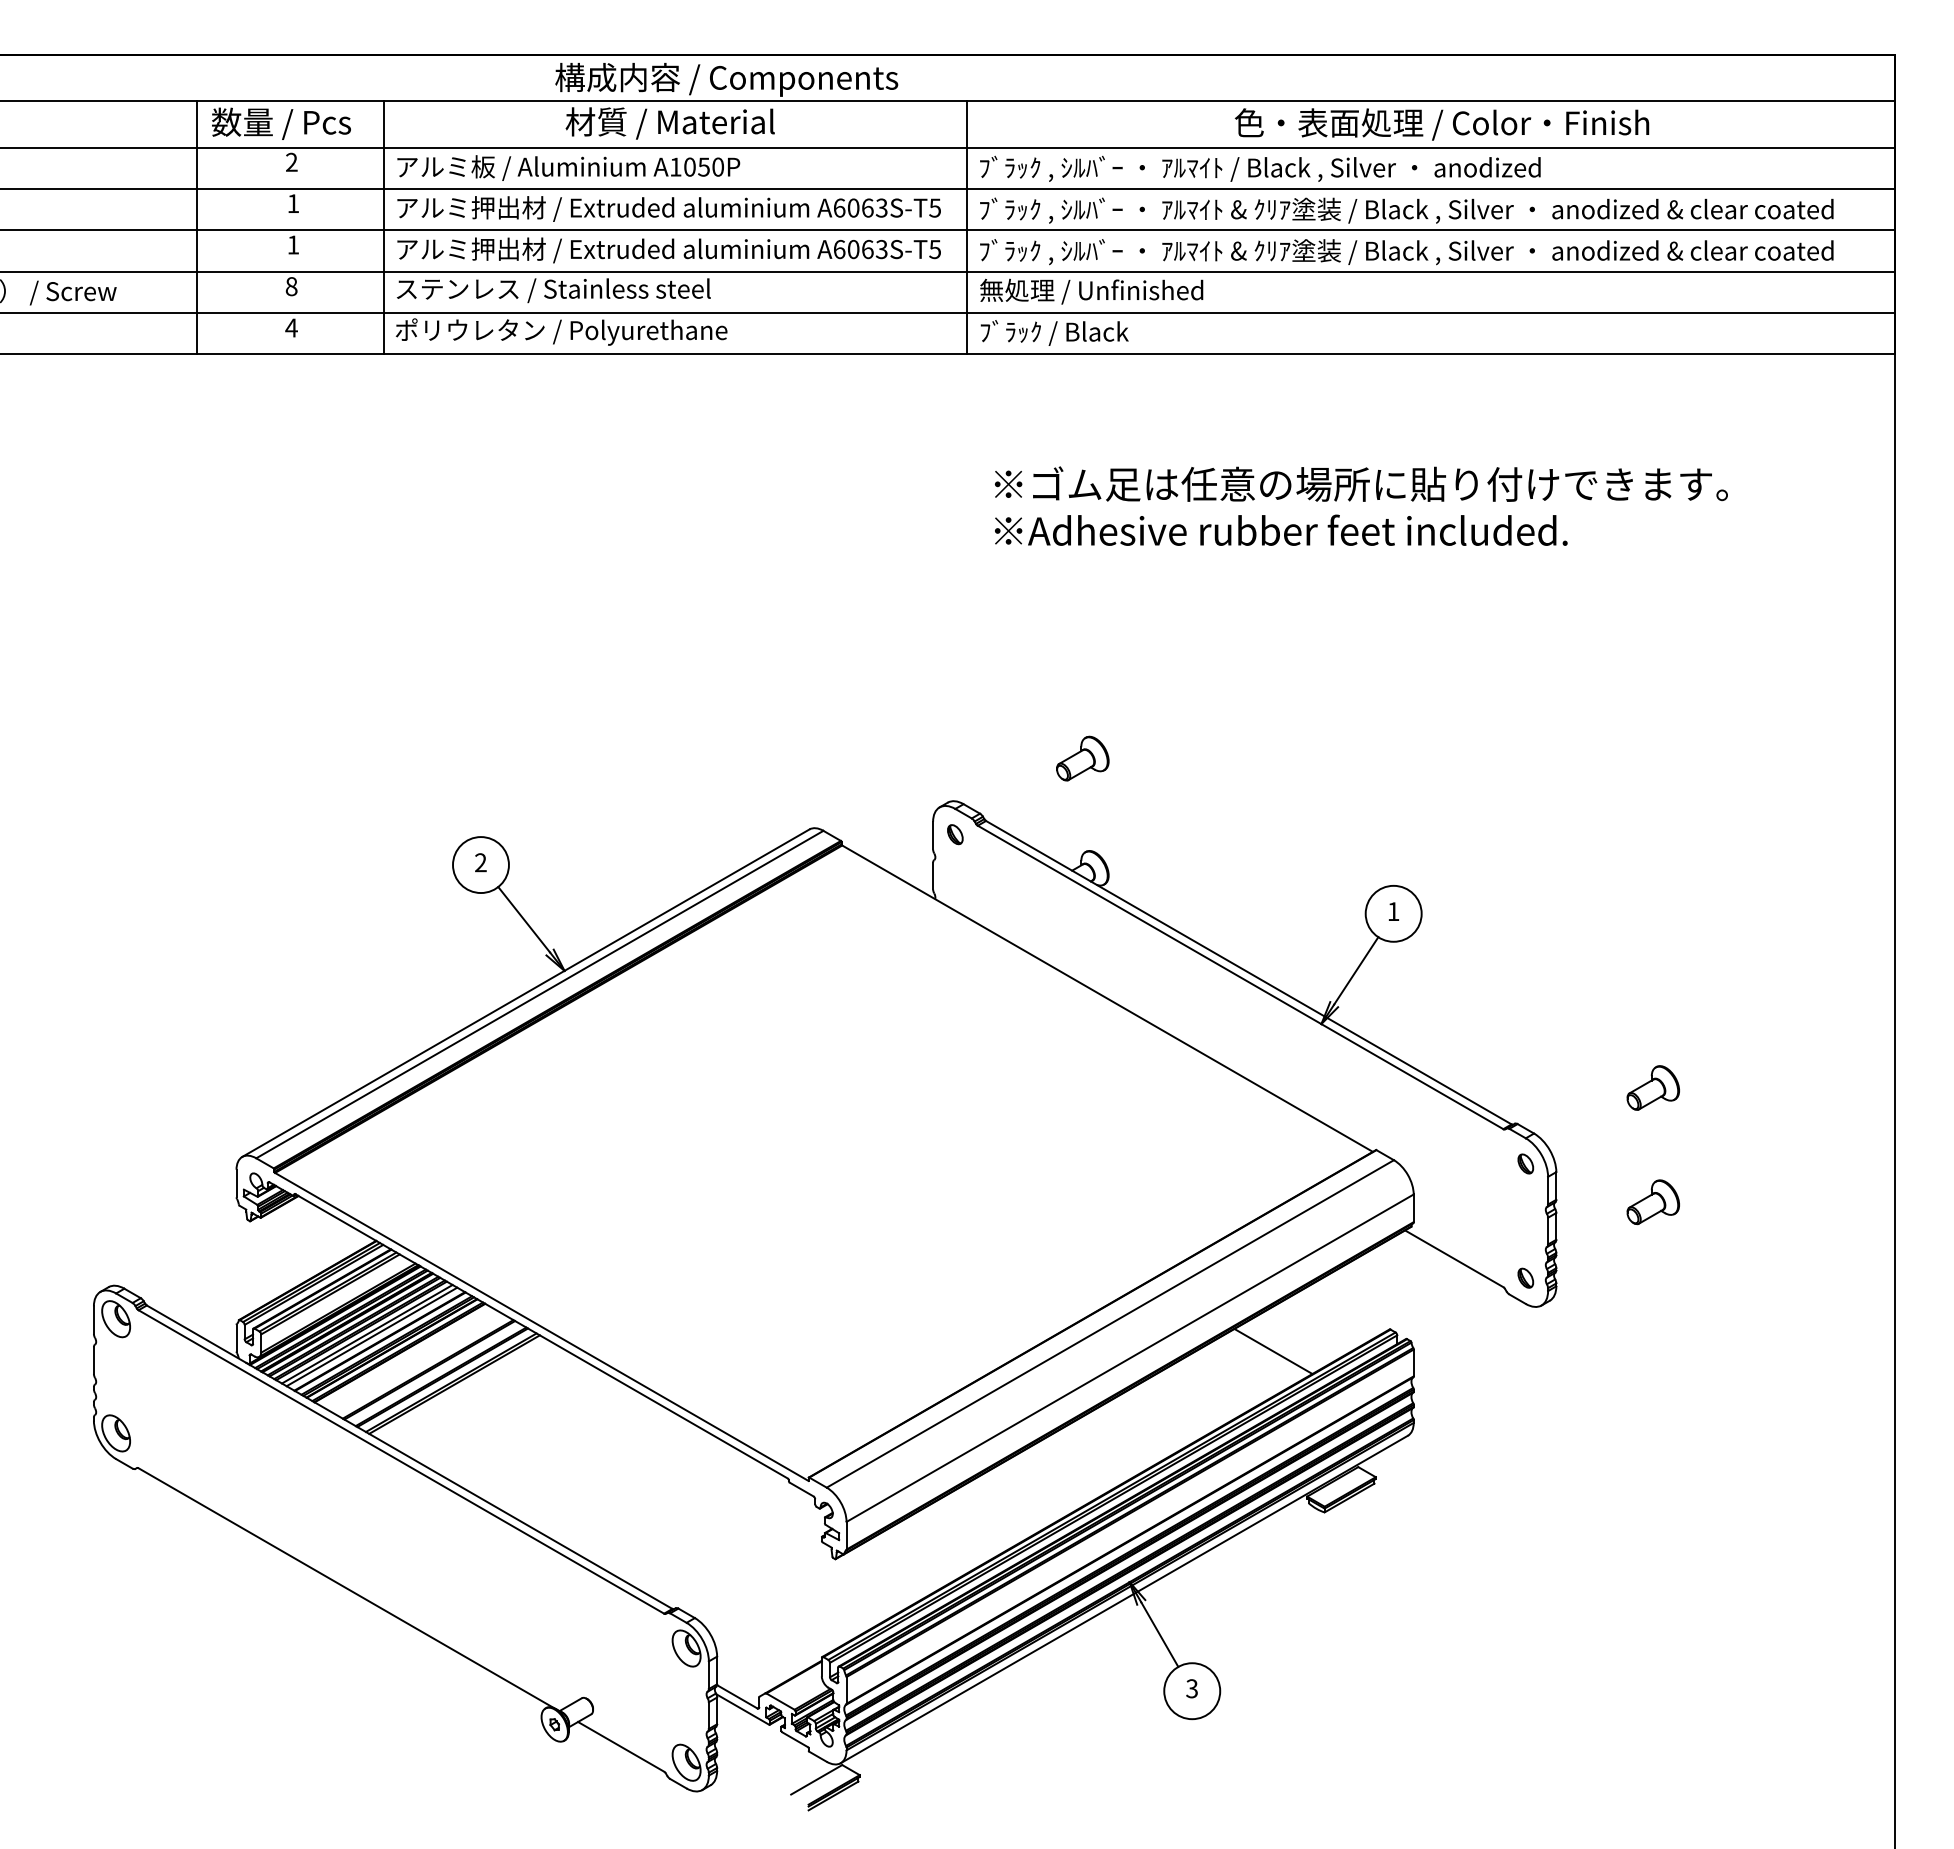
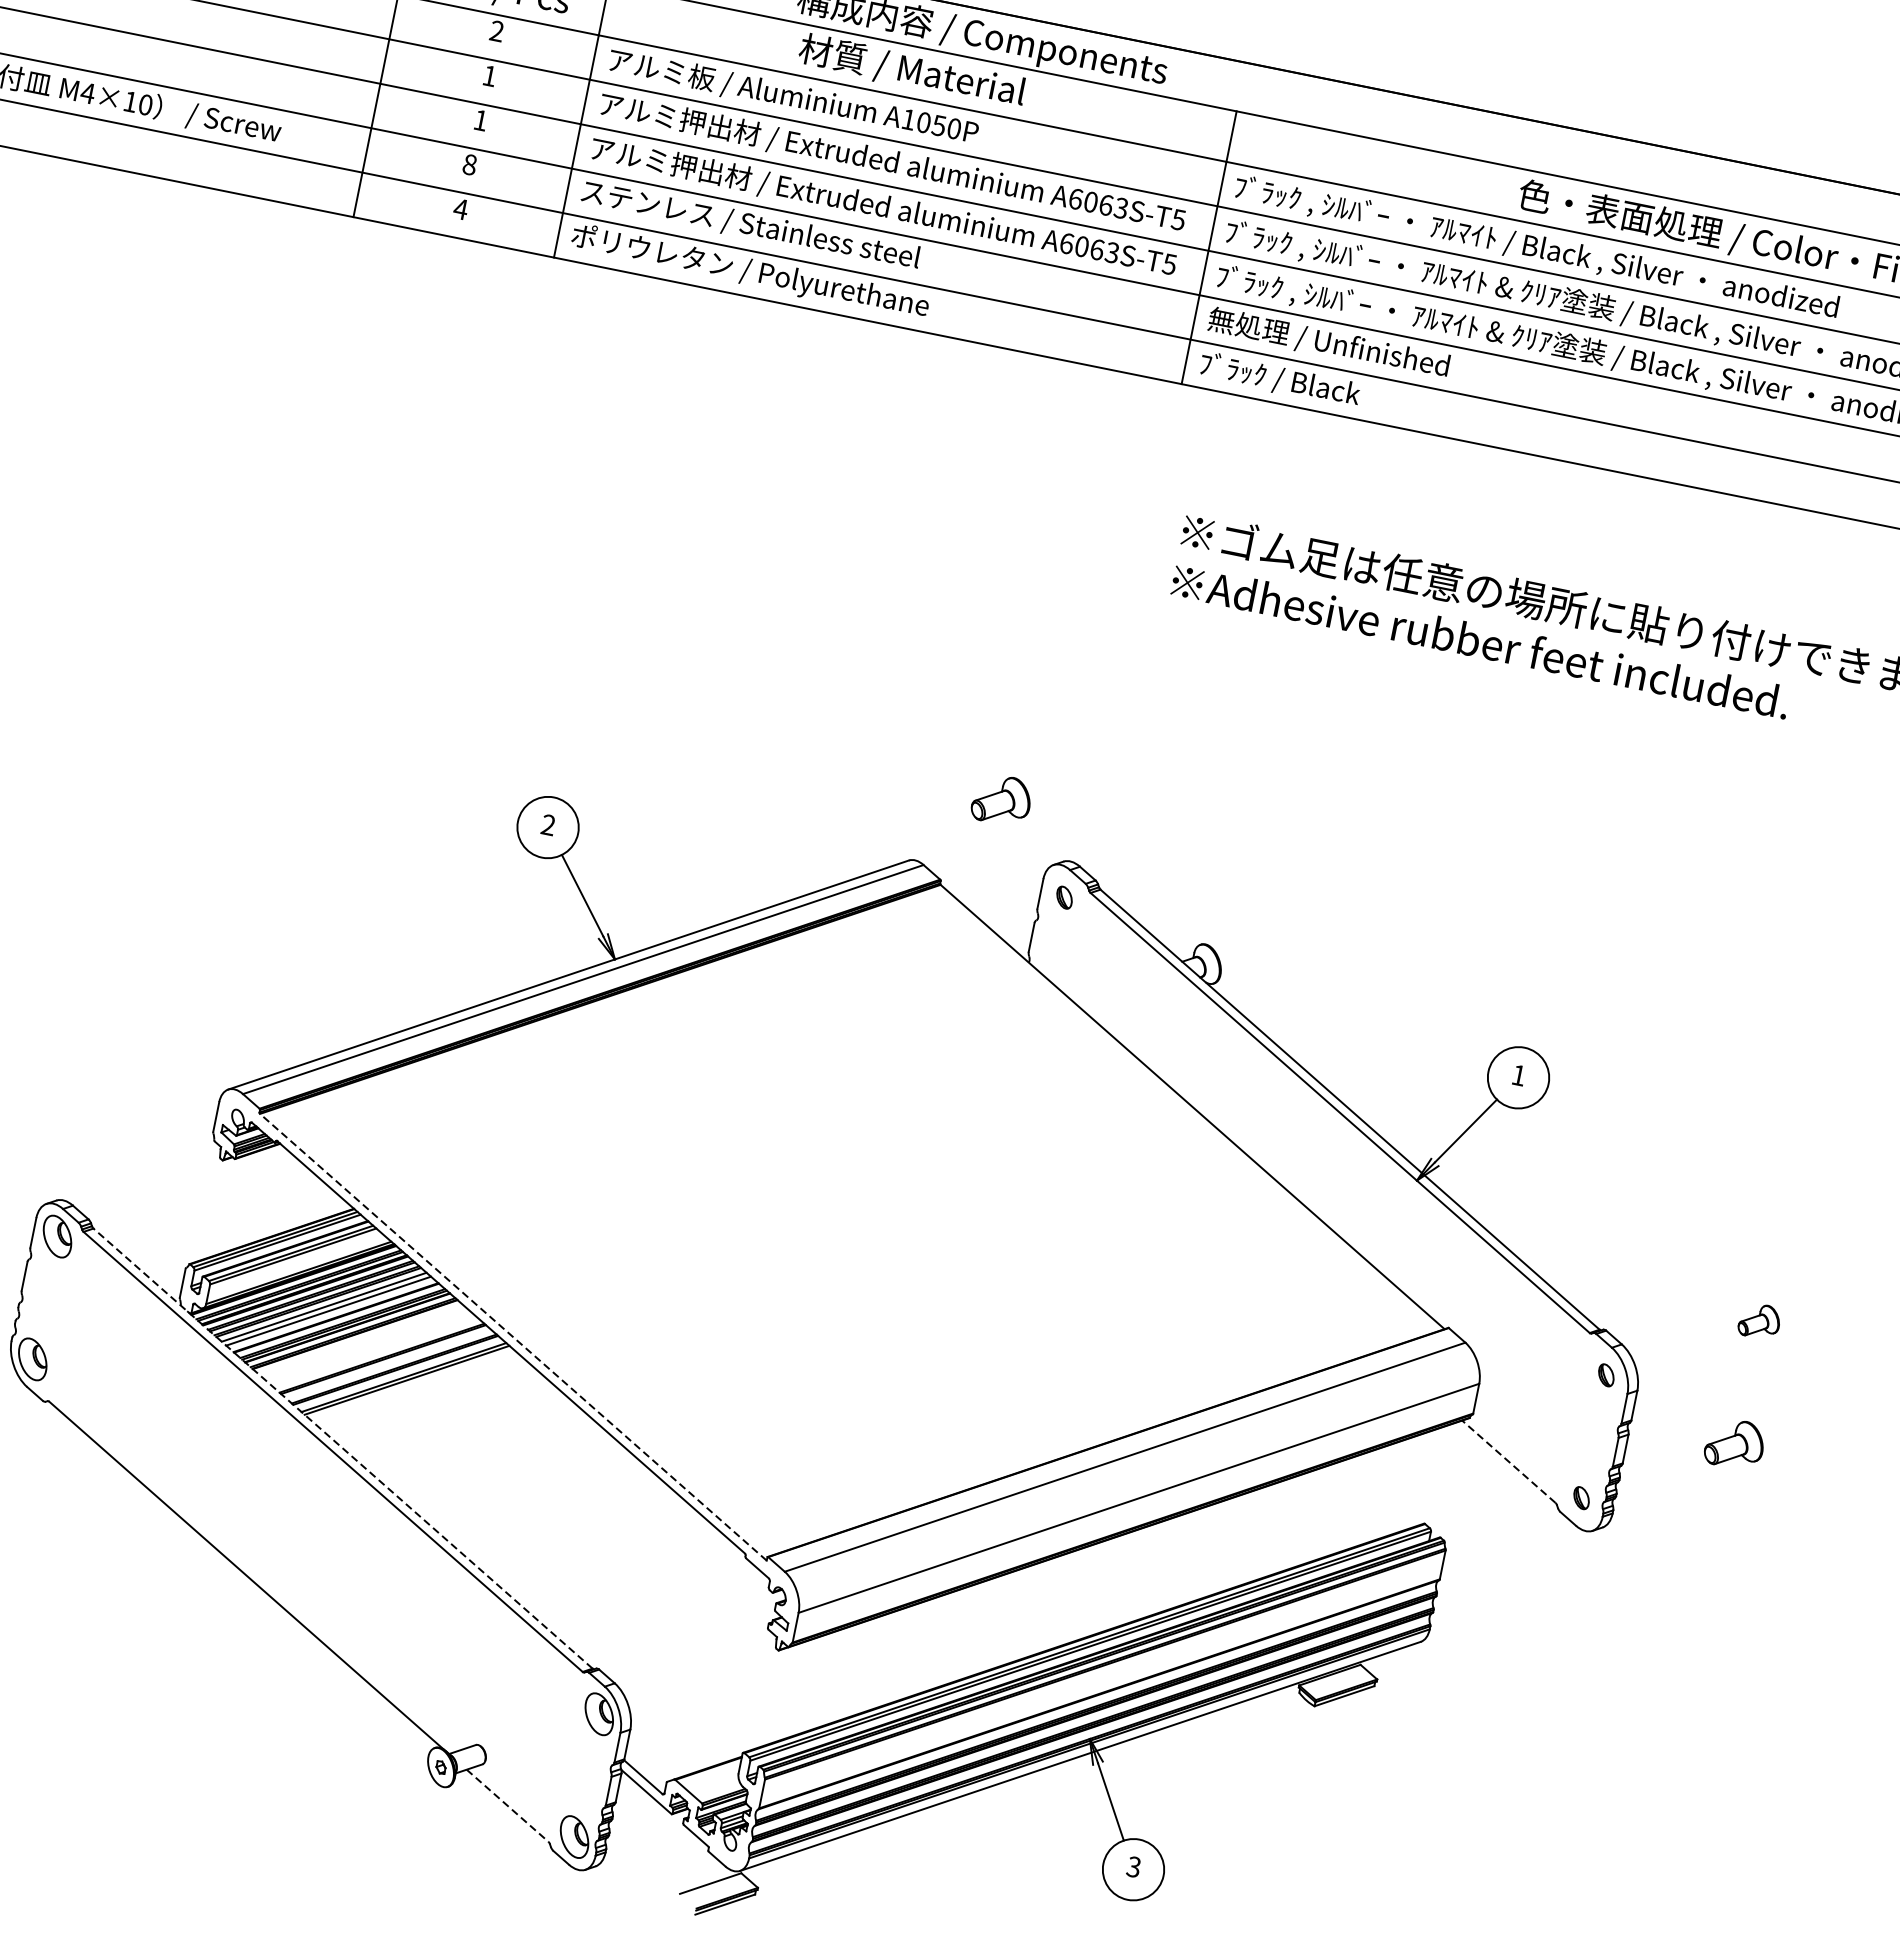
part: (1082, 758) -> (1001, 799), moved
part: (1652, 1087) -> (1759, 1320), size x0.7
line: (1454, 1258) -> (1509, 1461), solid -> dashed
line: (541, 1326) -> (513, 1336), solid -> dashed
line: (1273, 1351) -> (1294, 1522), removed
line: (409, 1456) -> (343, 1447), solid -> dashed
line: (621, 1746) -> (508, 1805), solid -> dashed

